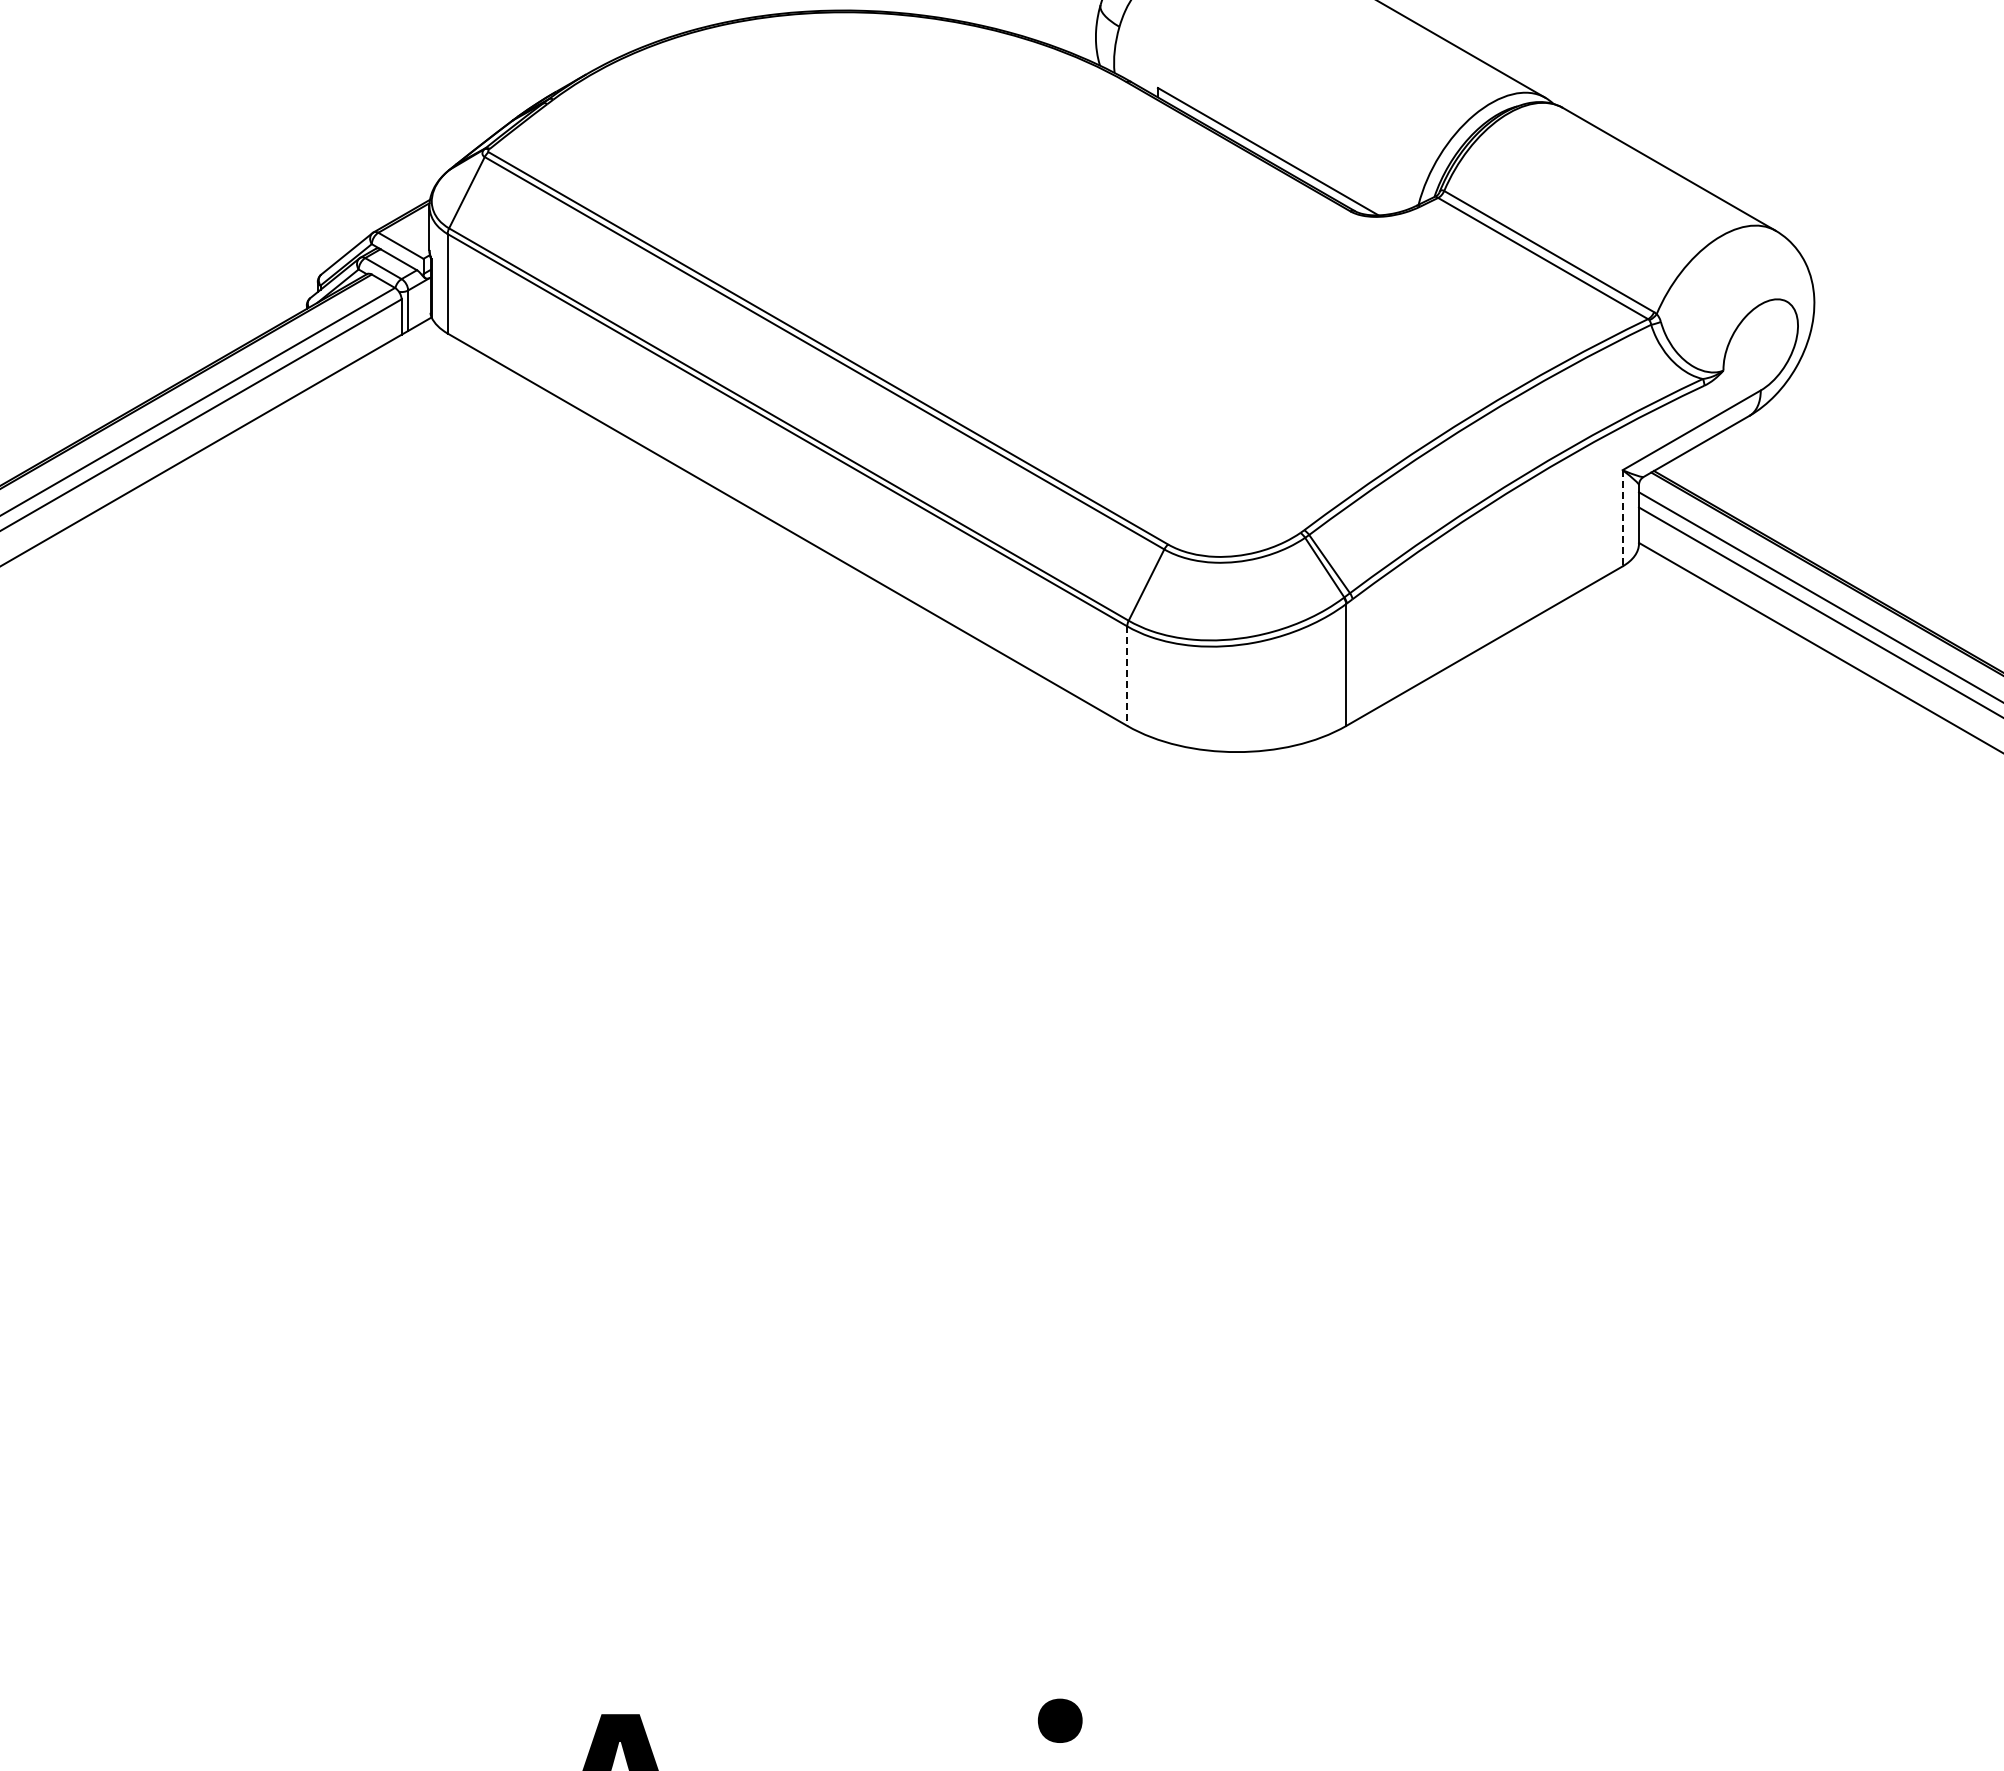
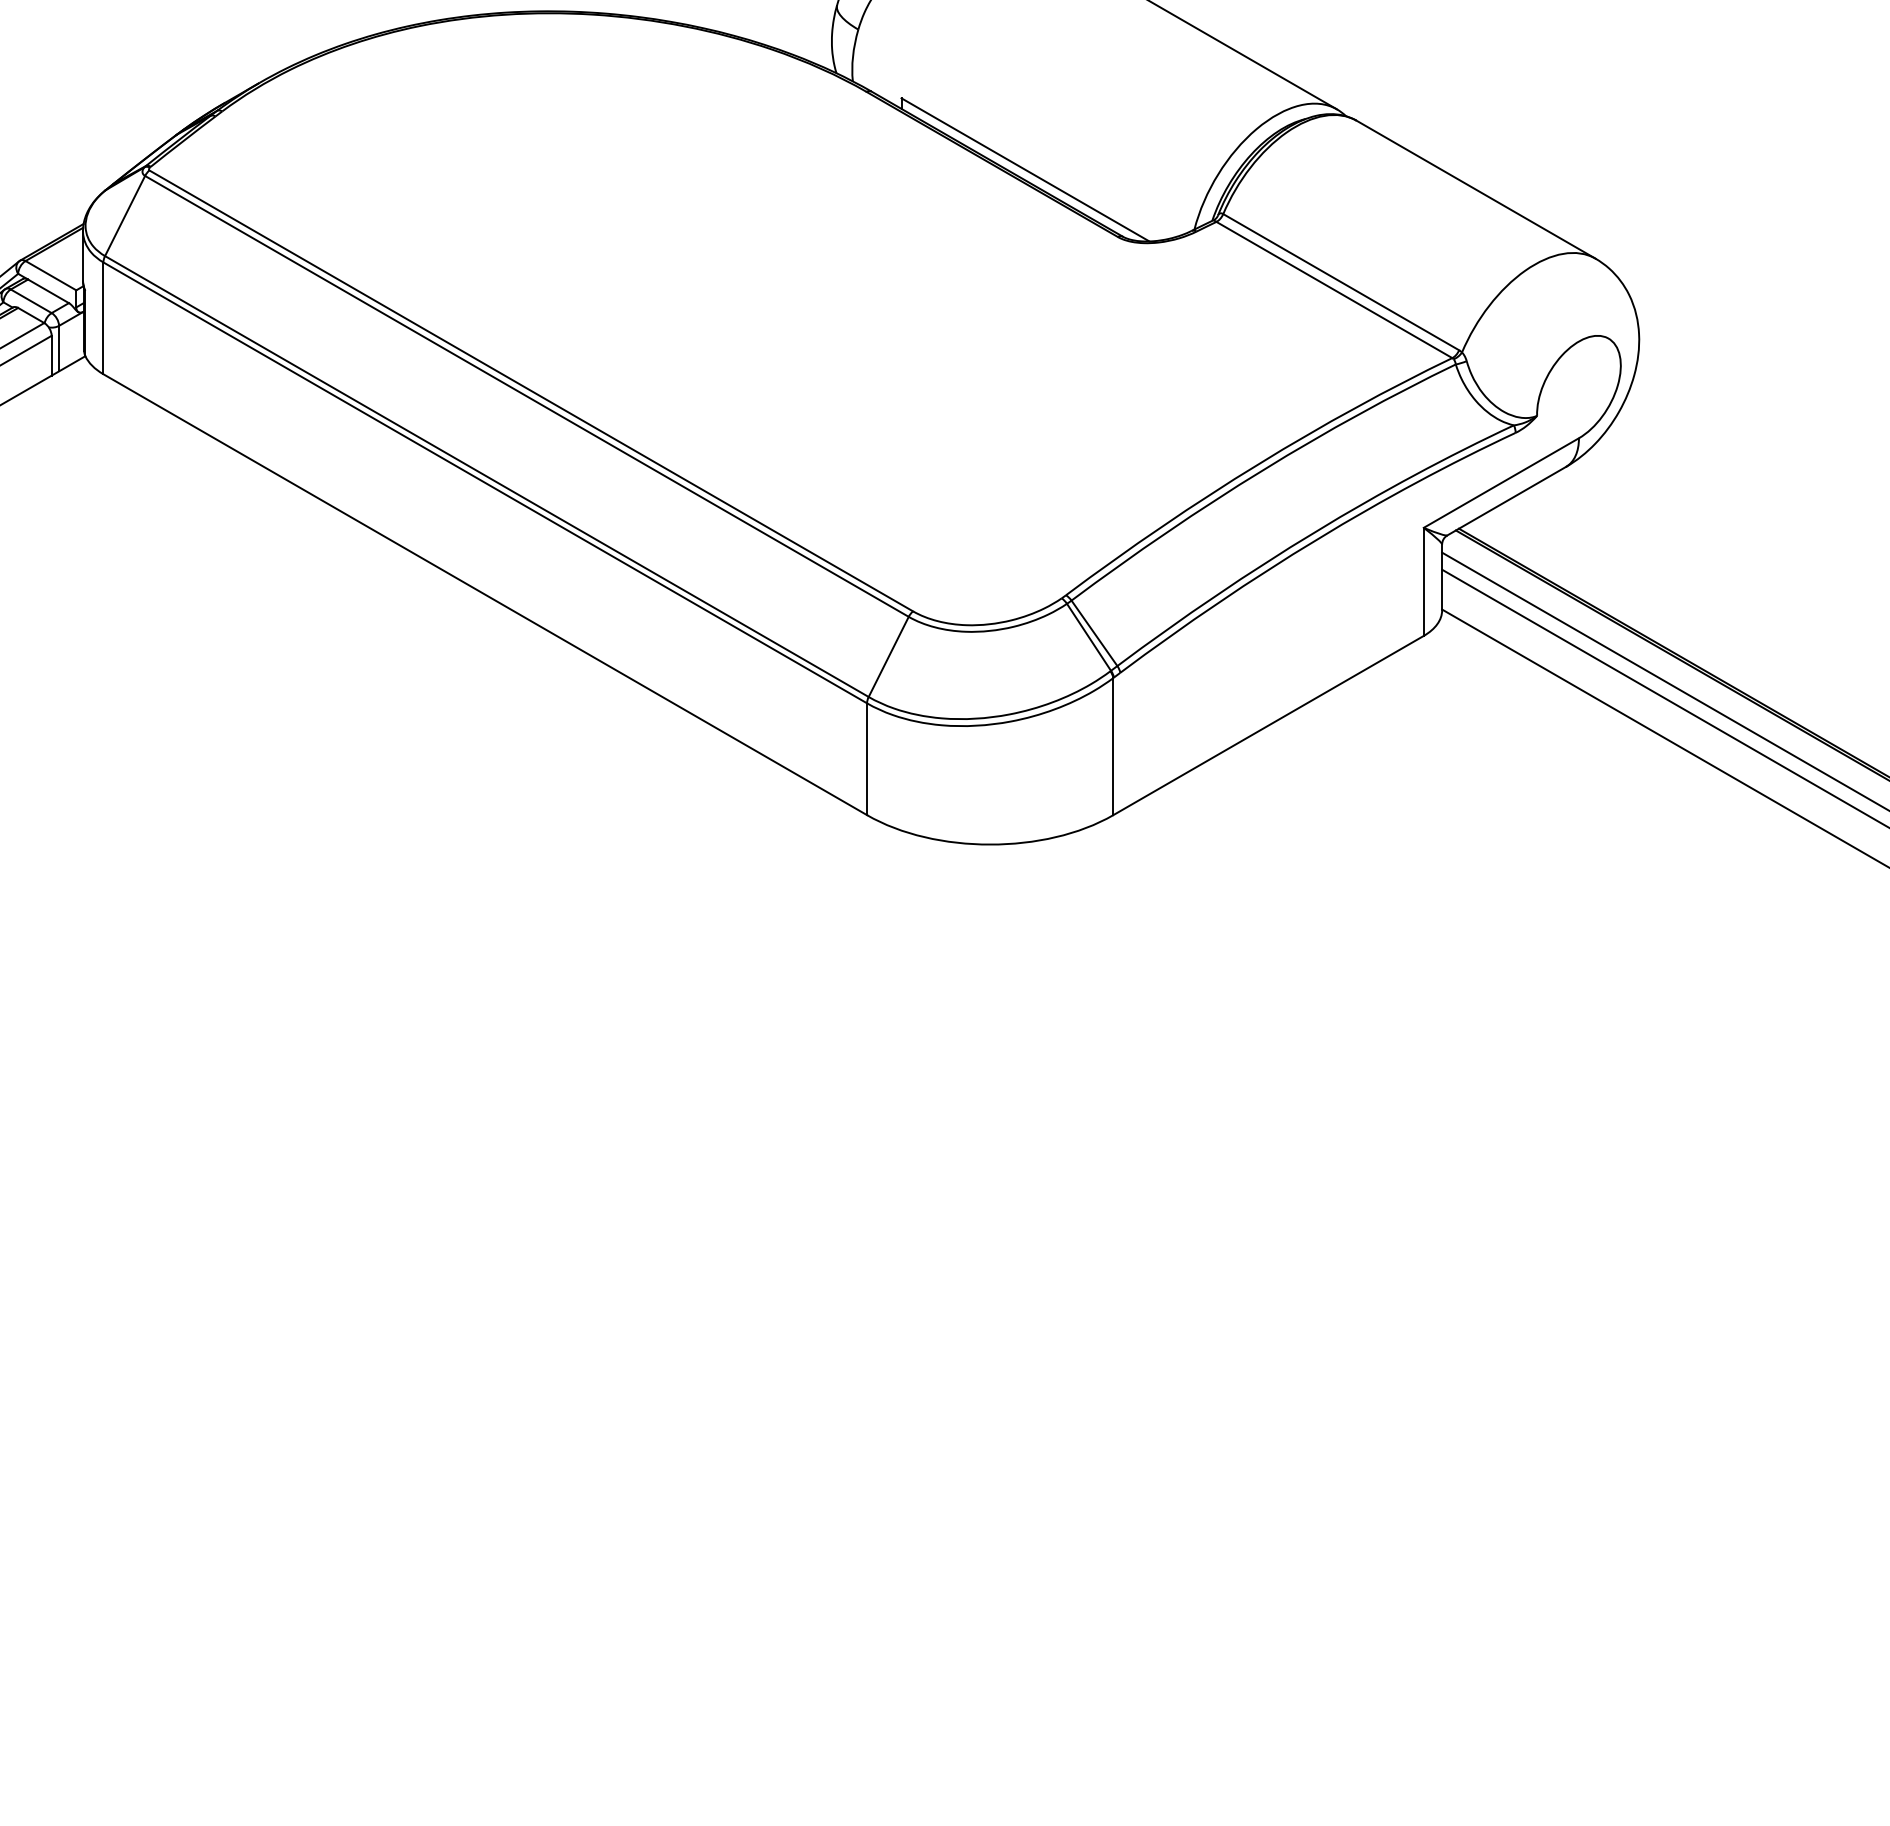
line: (1622, 518) -> (1423, 582), dashed -> solid
line: (1127, 676) -> (867, 759), dashed -> solid

